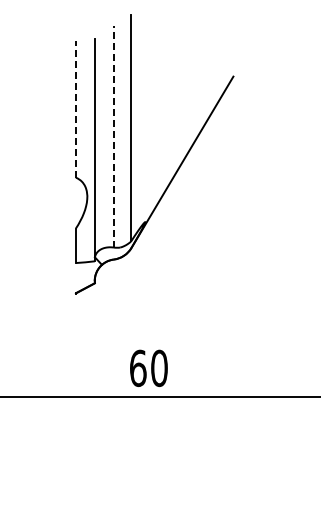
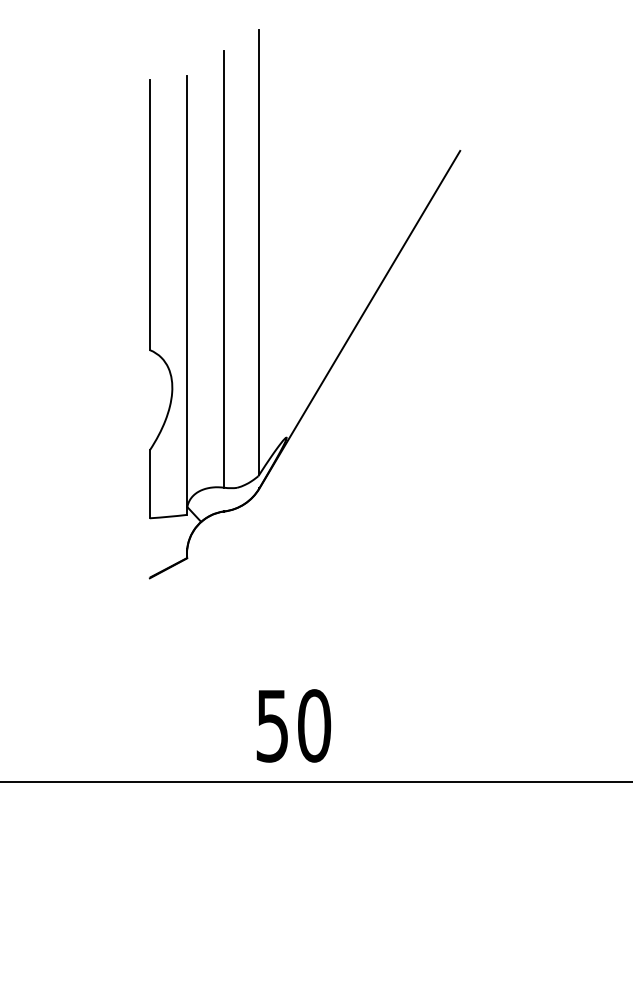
line: (75, 109) -> (149, 215), dashed -> solid
line: (113, 136) -> (223, 268), dashed -> solid
text: (138, 368) -> (273, 726), 60 -> 50

